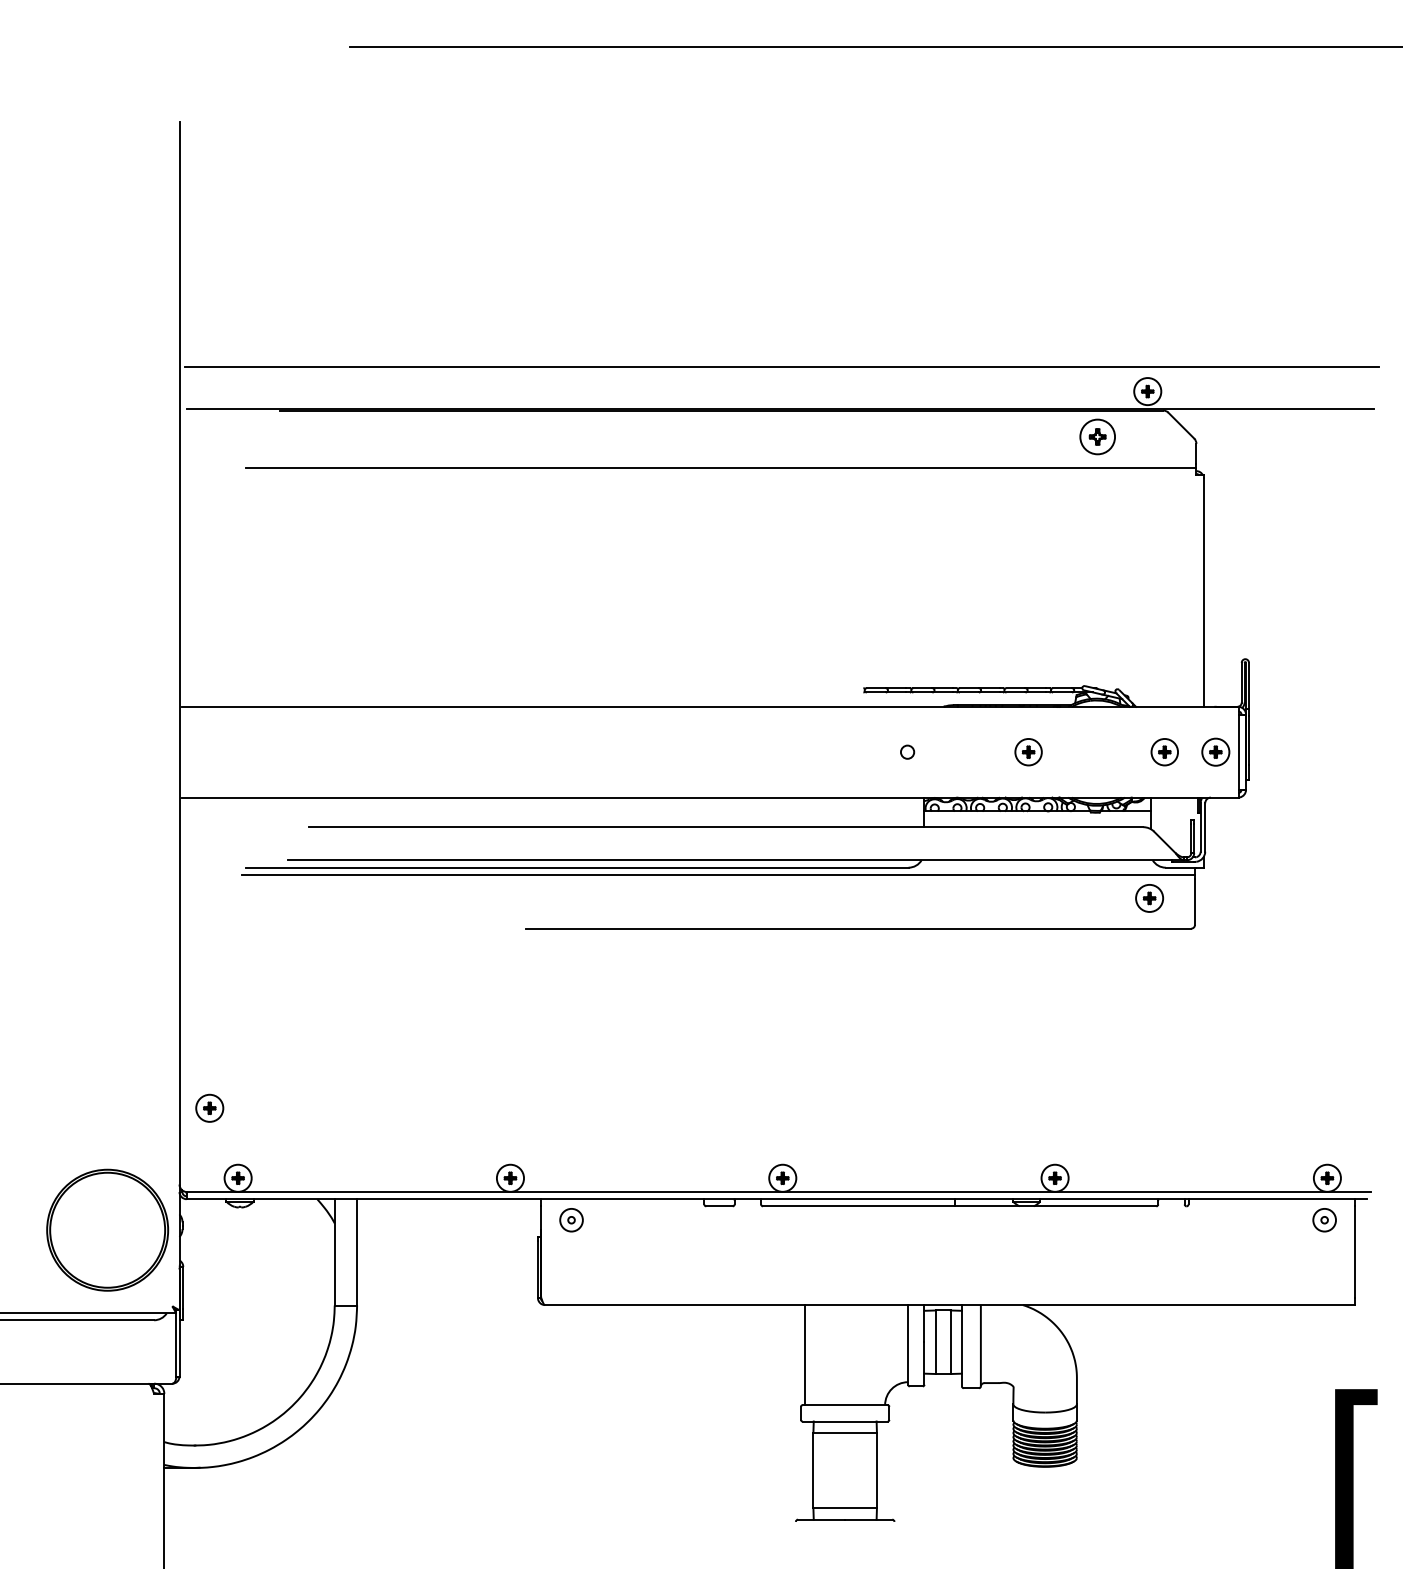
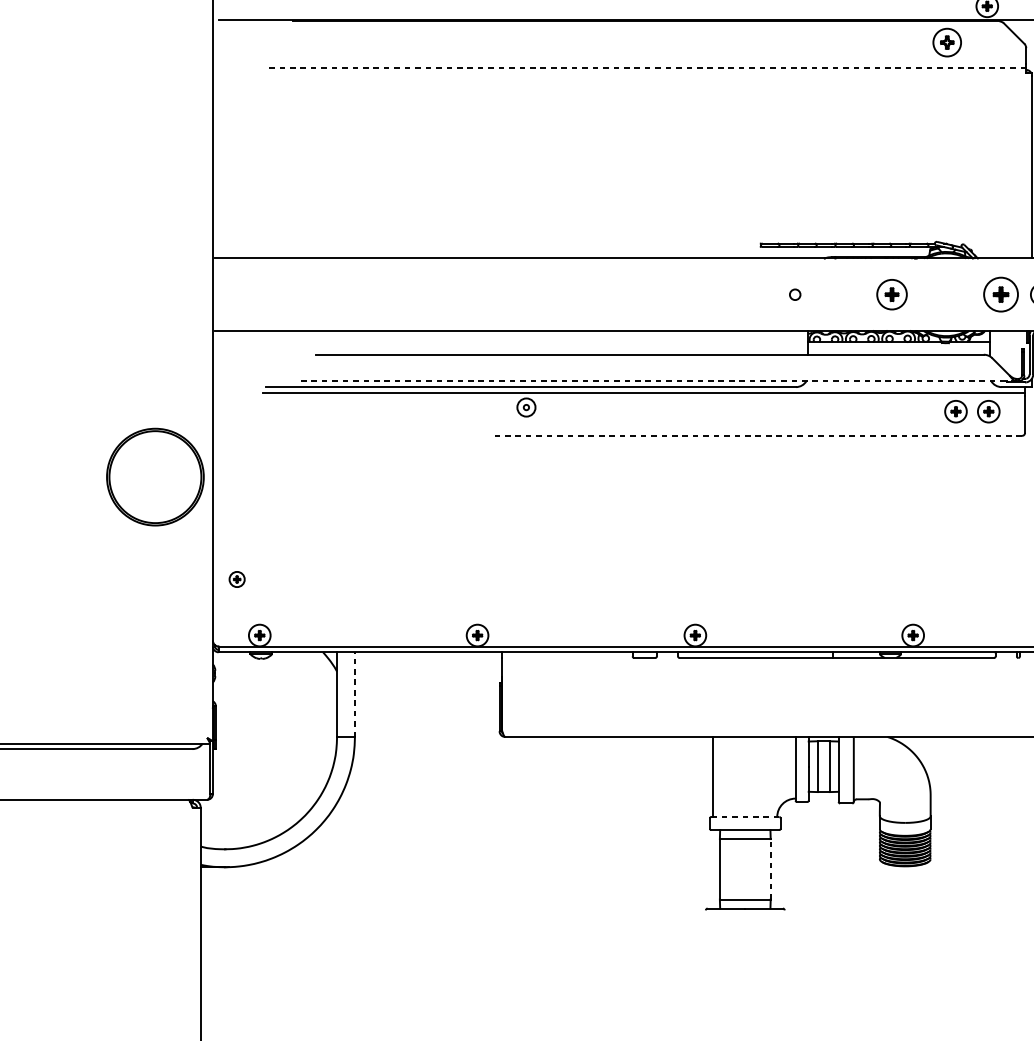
line: (720, 468) -> (645, 67), solid -> dashed
part: (1028, 752) -> (891, 294), size x1.4
part: (1164, 752) -> (1000, 294), size x1.6
line: (735, 860) -> (657, 381), solid -> dashed
part: (1108, 898) -> (955, 411), added
line: (858, 928) -> (755, 435), solid -> dashed
part: (209, 1107) -> (236, 578), size x0.7
part: (571, 1220) -> (526, 407), moved
part: (107, 1229) -> (155, 476), moved
line: (357, 1251) -> (355, 694), solid -> dashed
line: (845, 1405) -> (745, 817), solid -> dashed
line: (876, 1470) -> (770, 869), solid -> dashed

